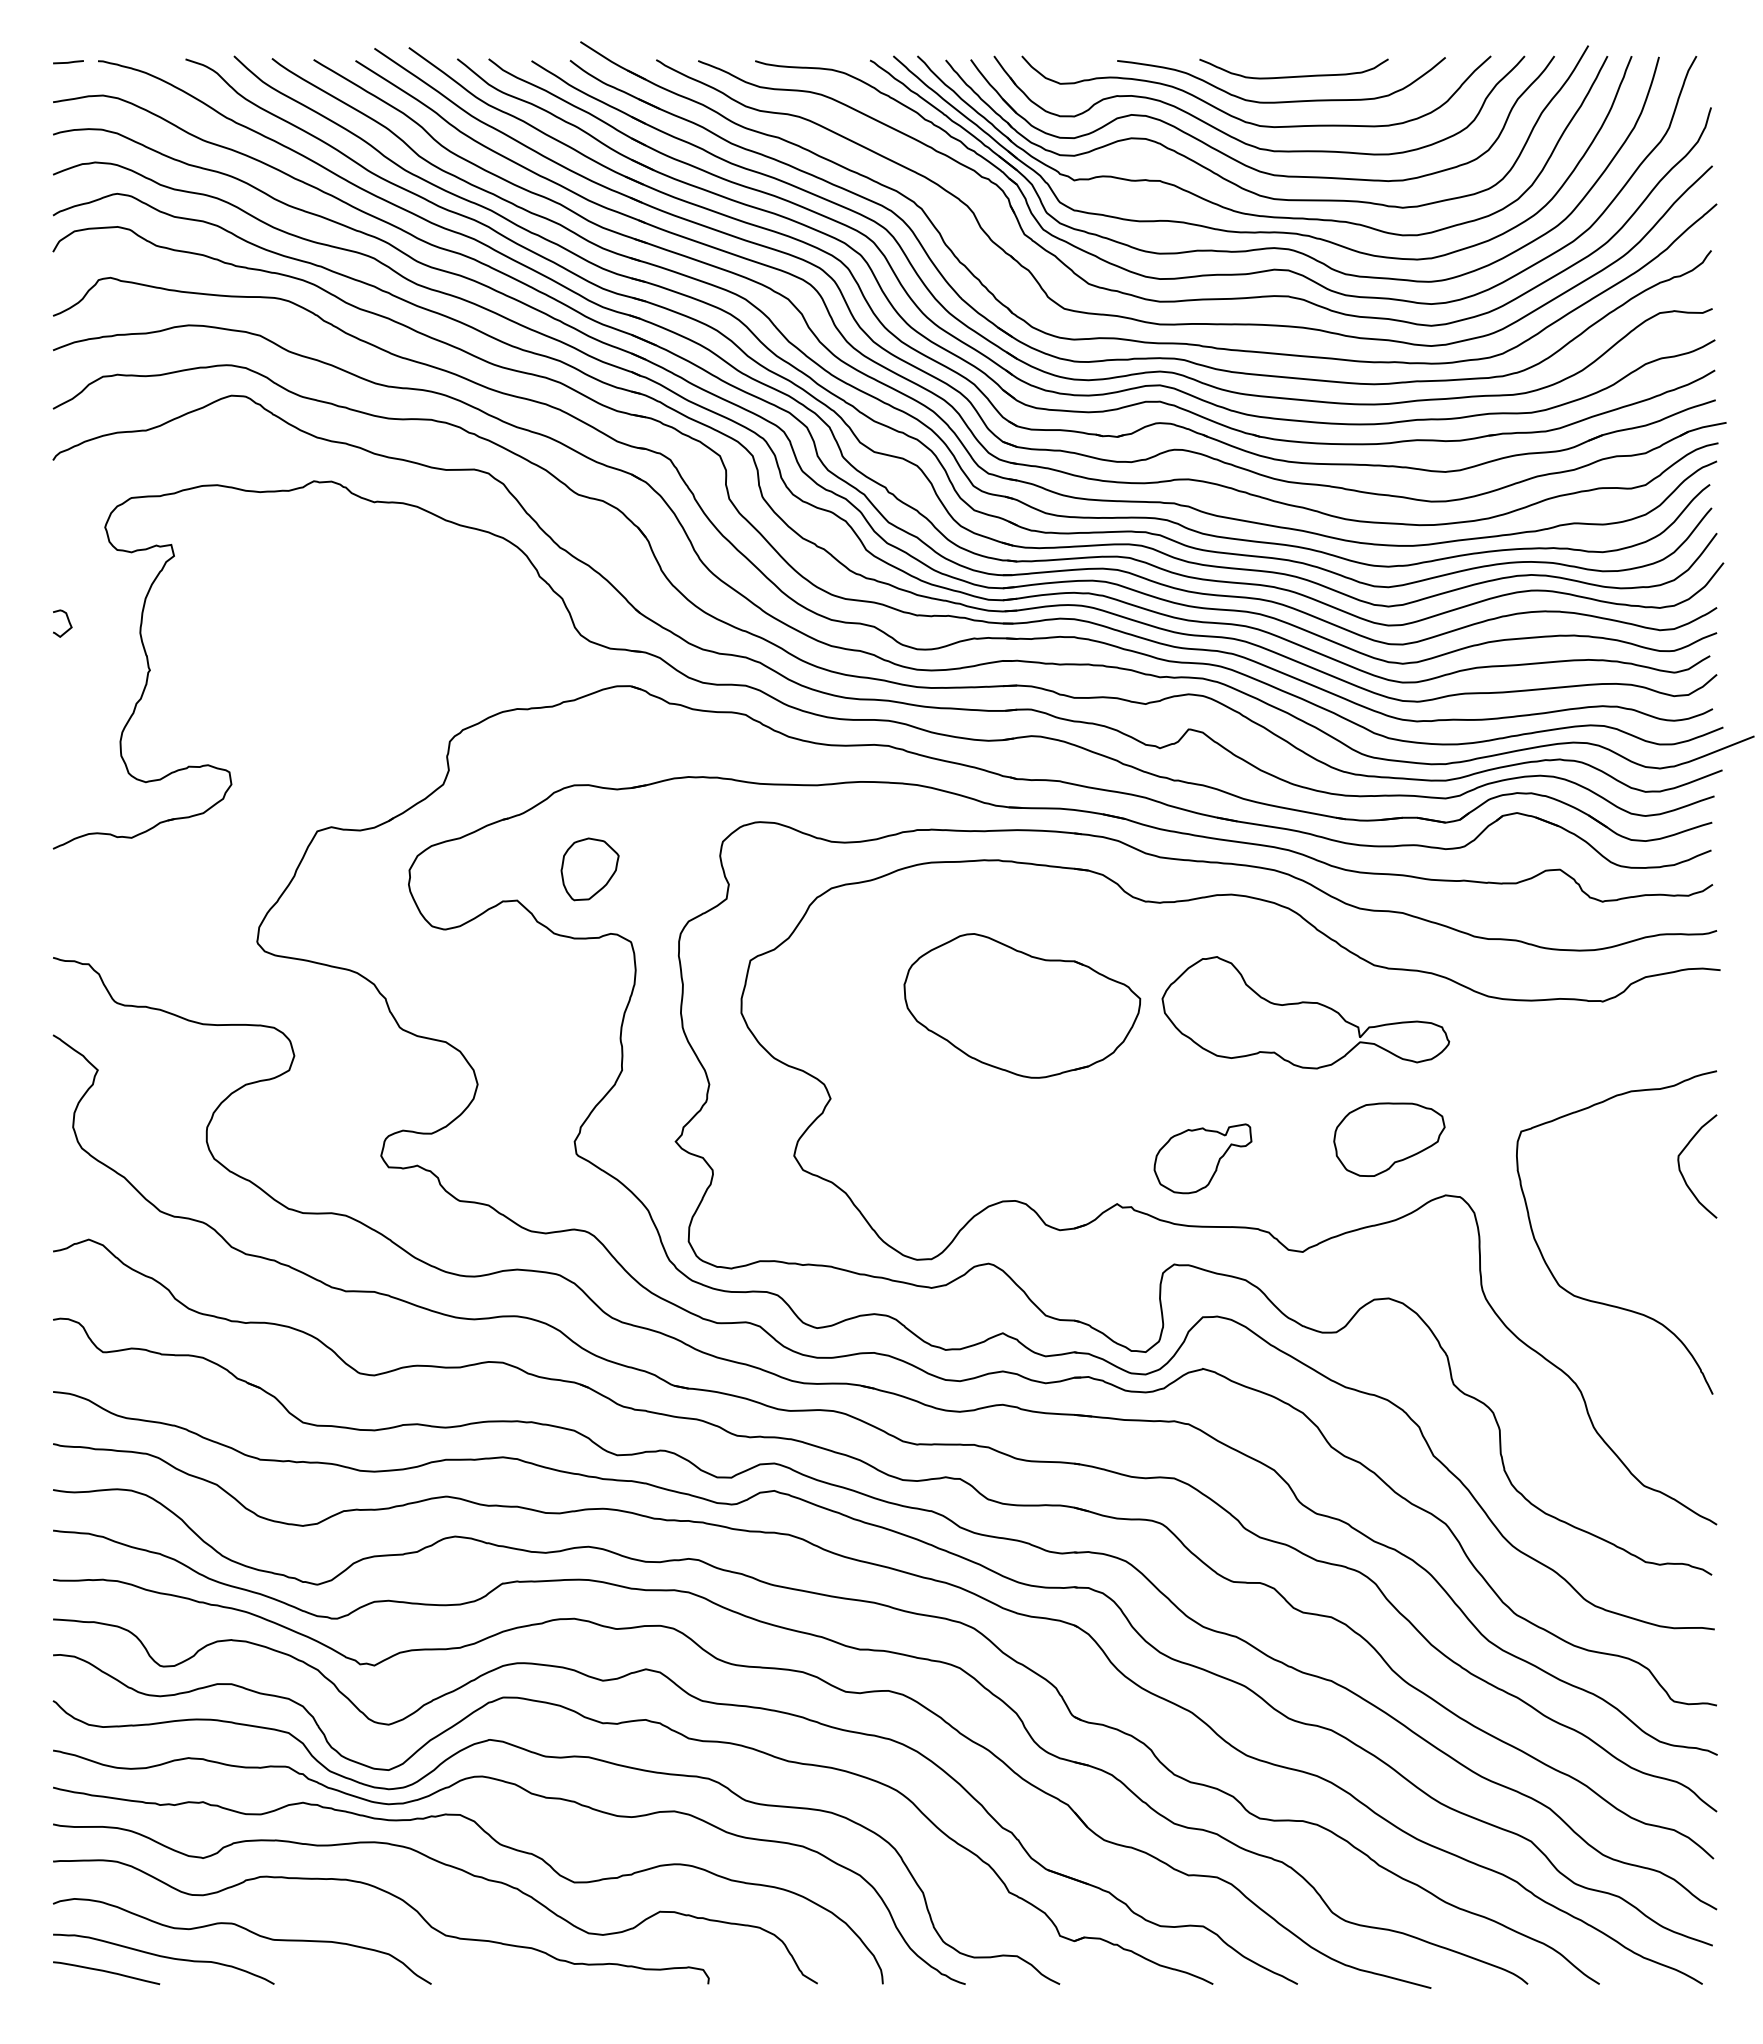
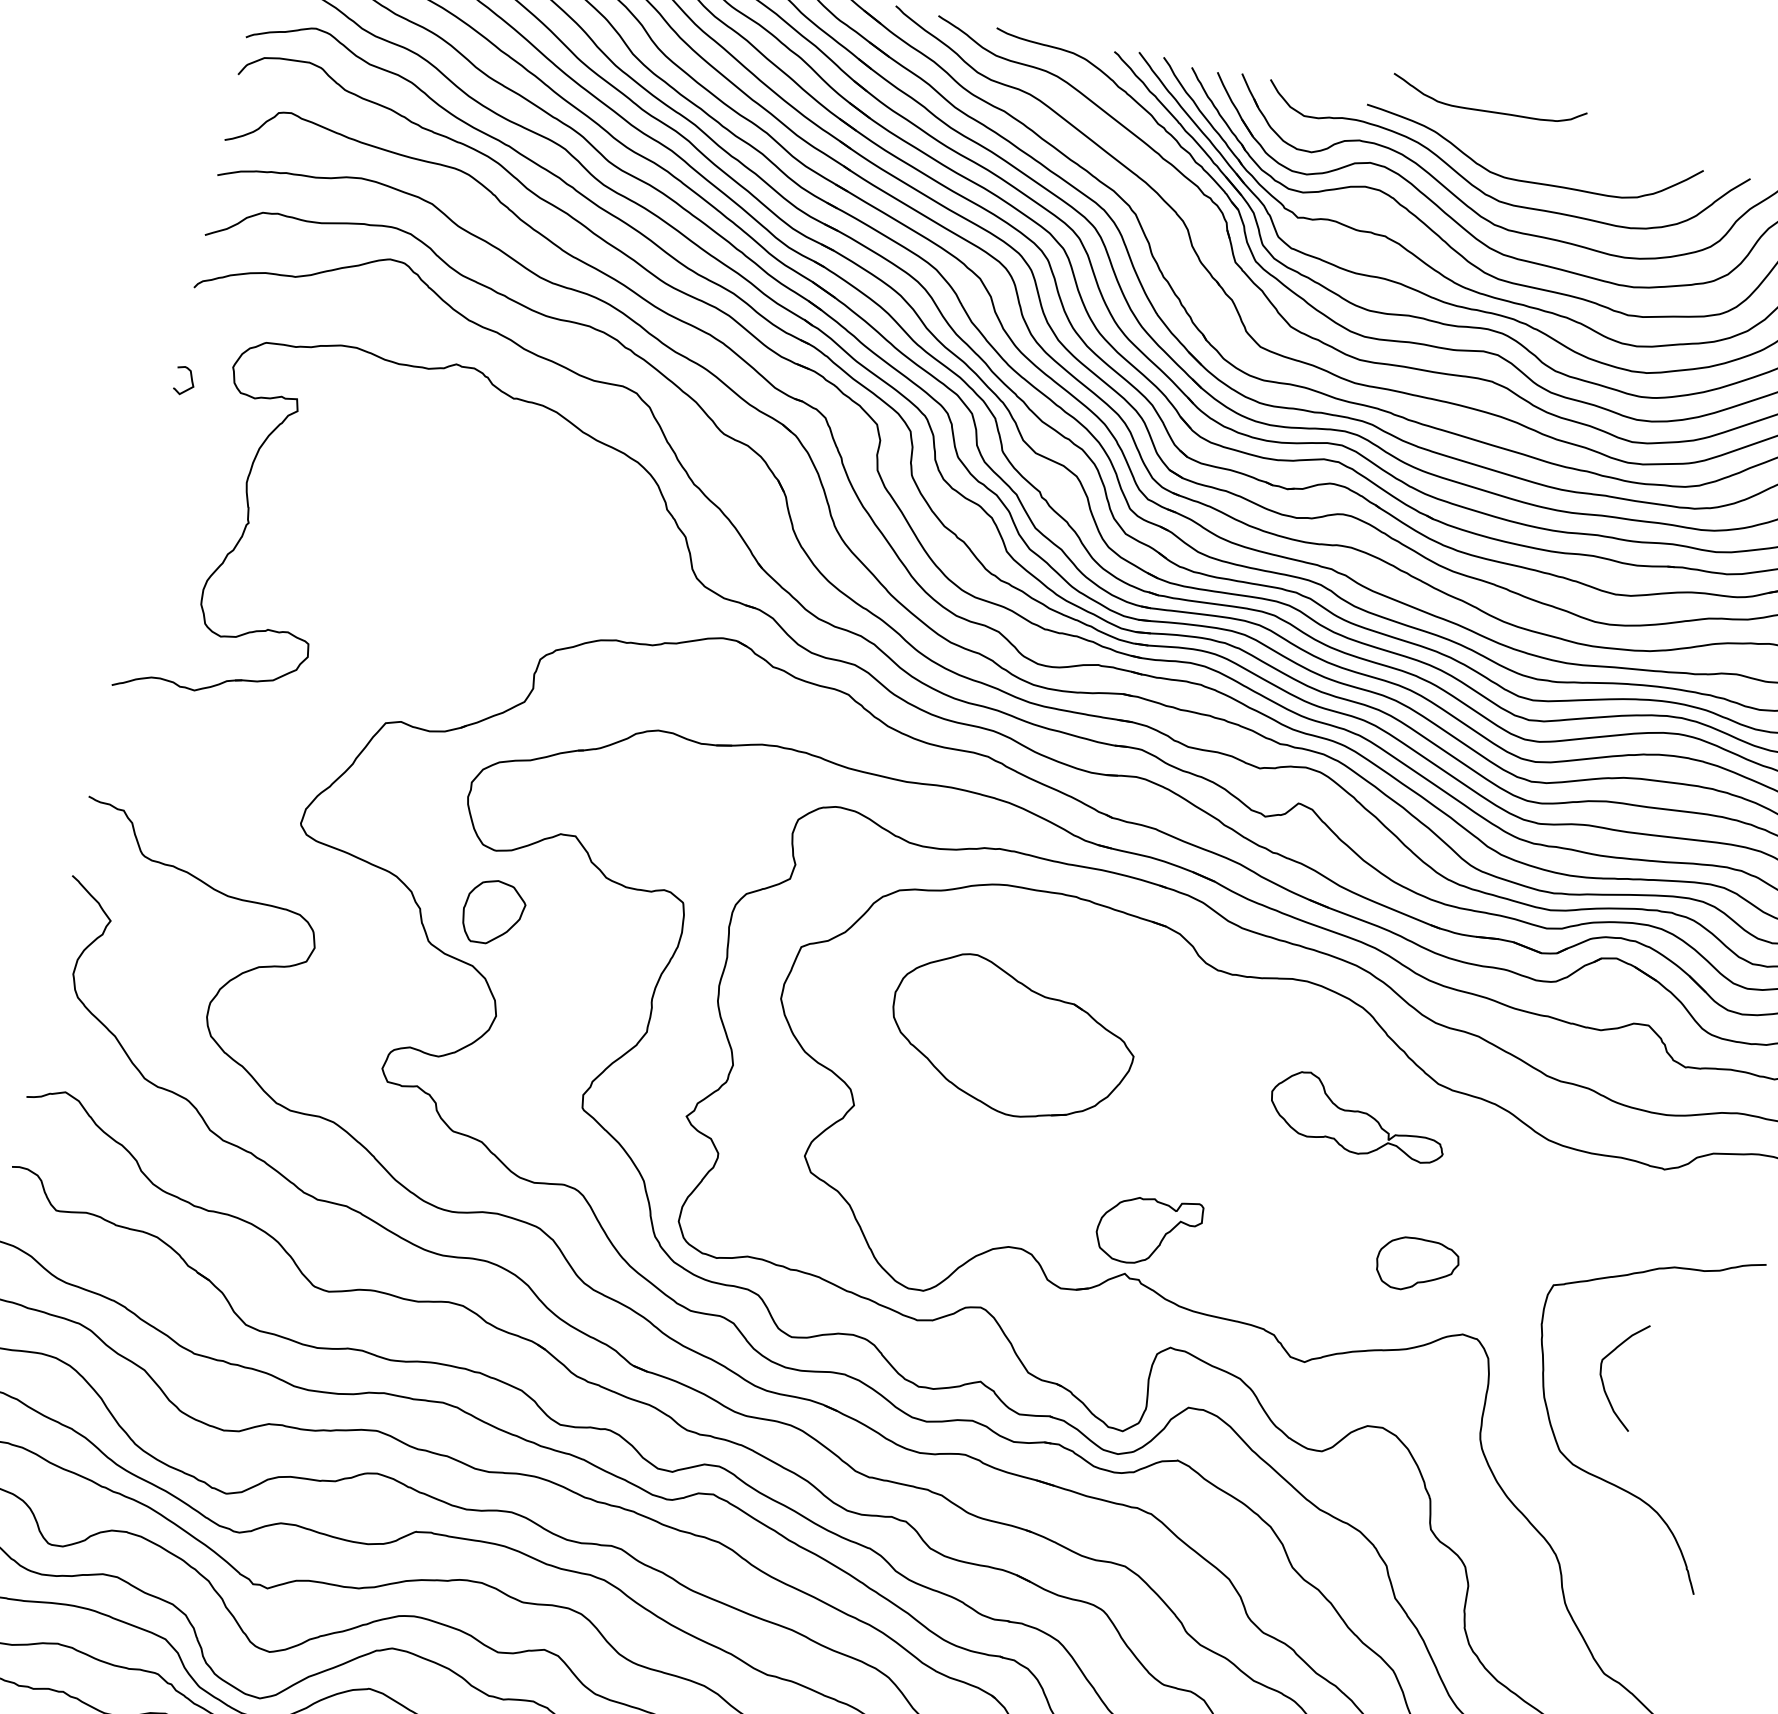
curve: (1296, 75) -> (1489, 110), moved
curve: (67, 620) -> (190, 378), moved
part: (589, 869) -> (492, 912), moved
part: (1022, 1005) -> (1011, 1038), moved
part: (1305, 1012) -> (1358, 1117), size x0.6
part: (1389, 1139) -> (1417, 1265), size x0.7
part: (1202, 1158) -> (1148, 1230), moved
curve: (1682, 1173) -> (1602, 1378), moved

